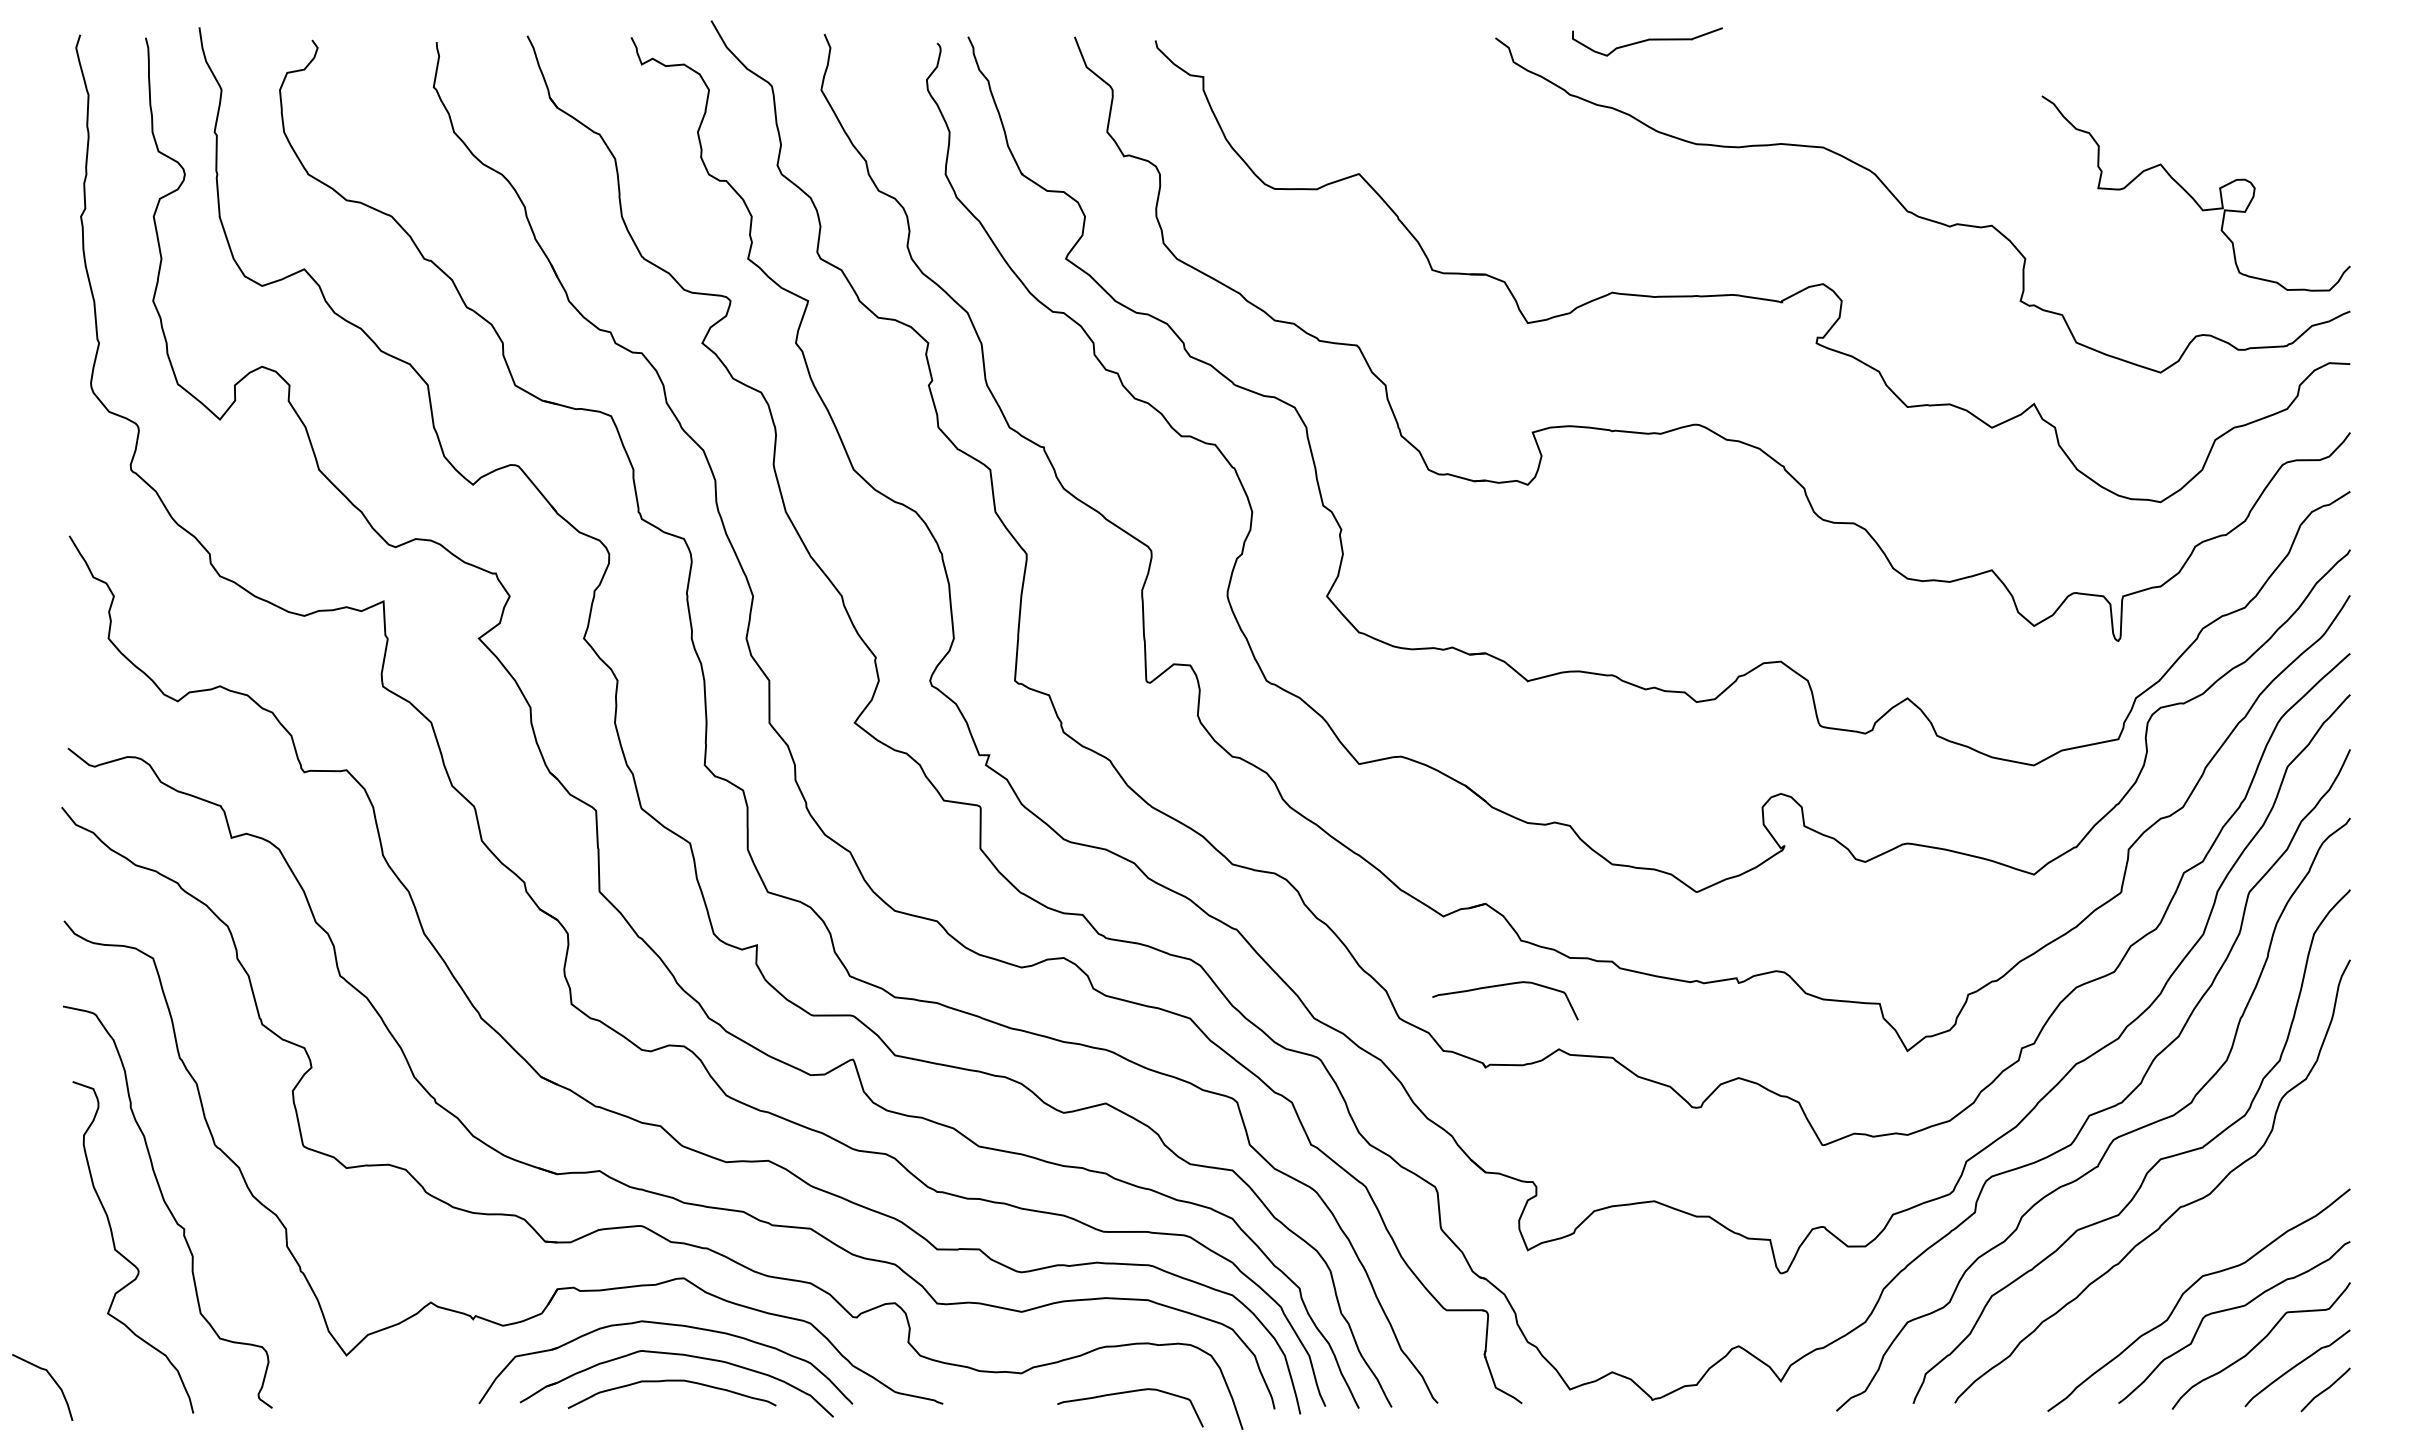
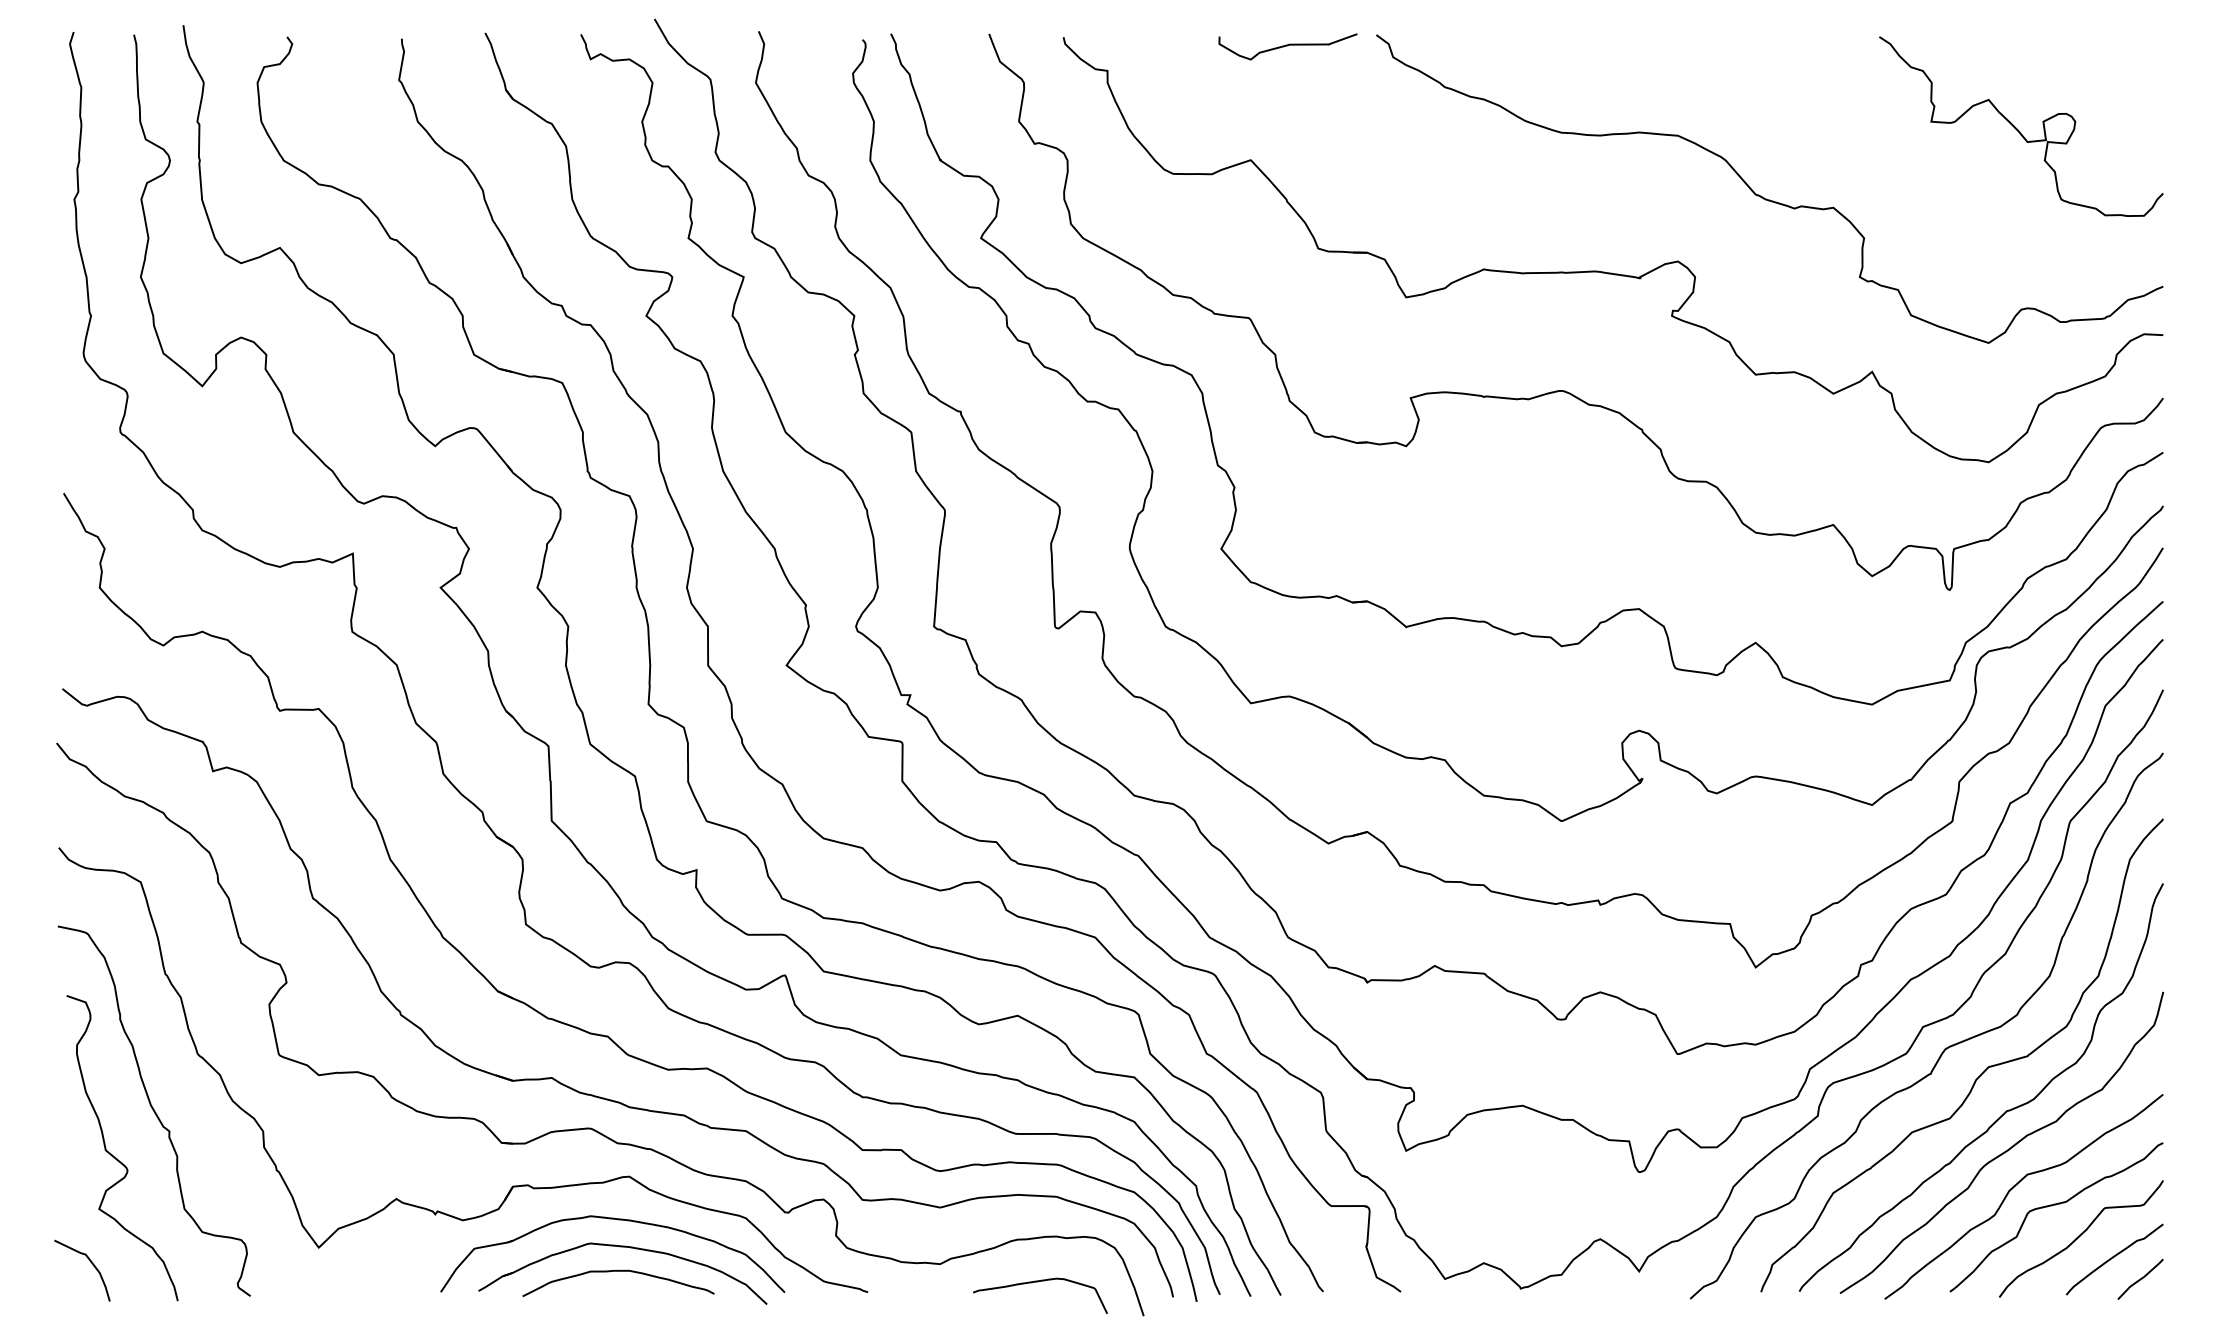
curve: (1647, 40) -> (1288, 45), moved
curve: (2192, 196) -> (2018, 129), moved
curve: (1501, 986) -> (1381, 908), removed
curve: (2178, 1250) -> (2005, 1151), added
curve: (51, 1378) -> (90, 1262), moved

